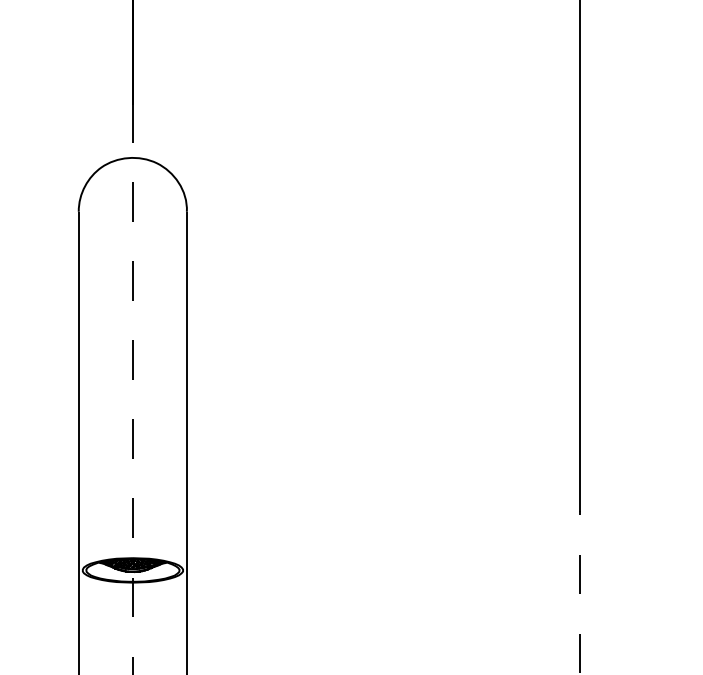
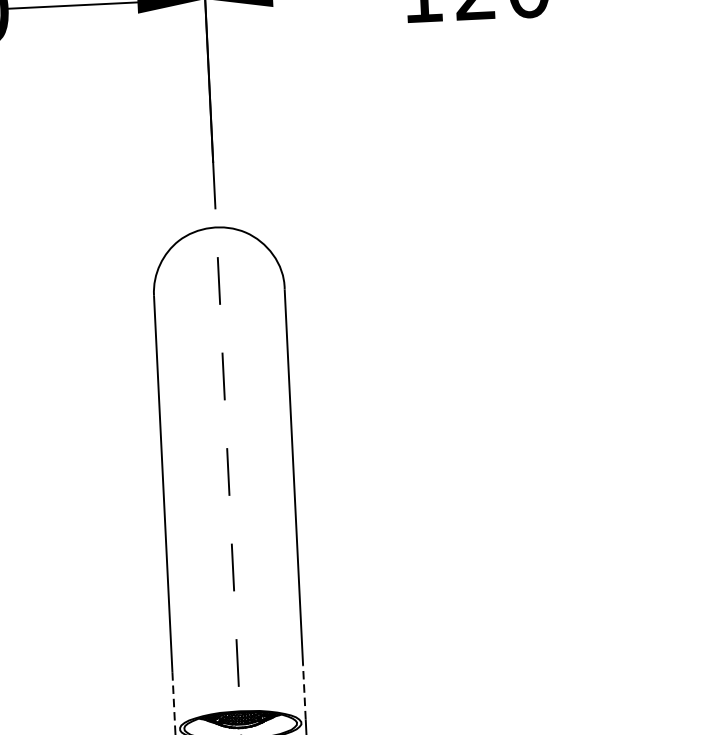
line: (186, 544) -> (303, 691), solid -> dashed
line: (78, 545) -> (173, 699), solid -> dashed

